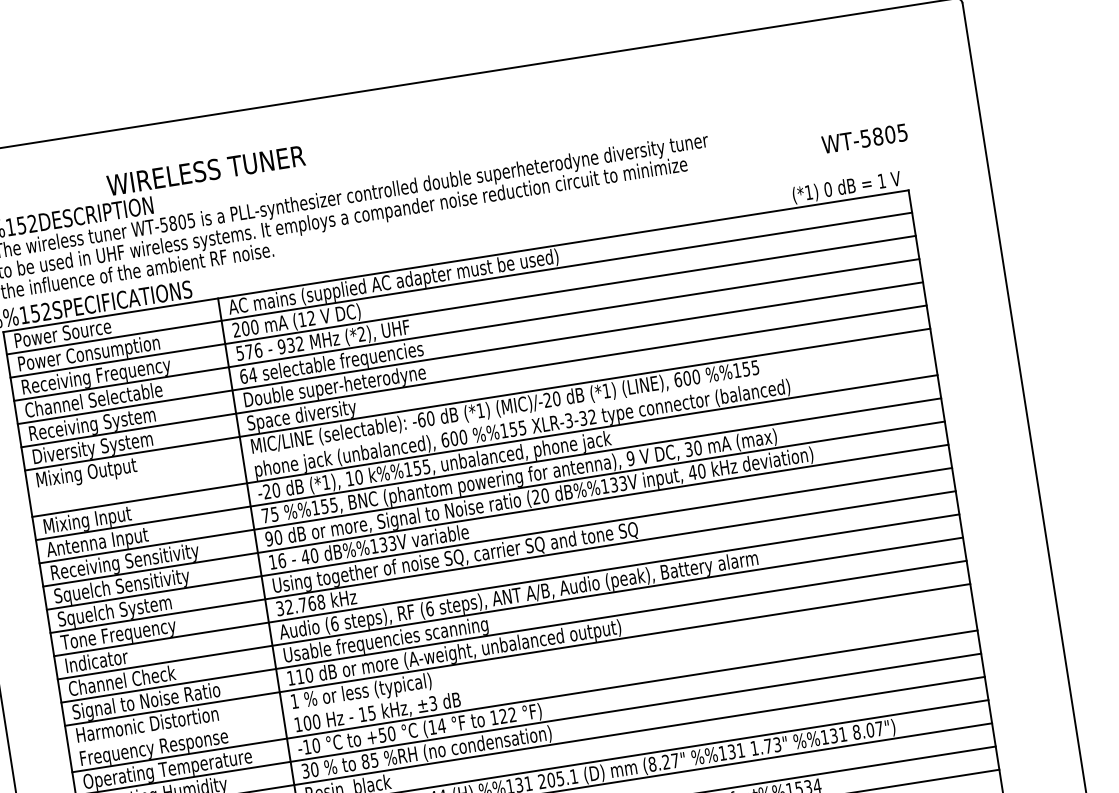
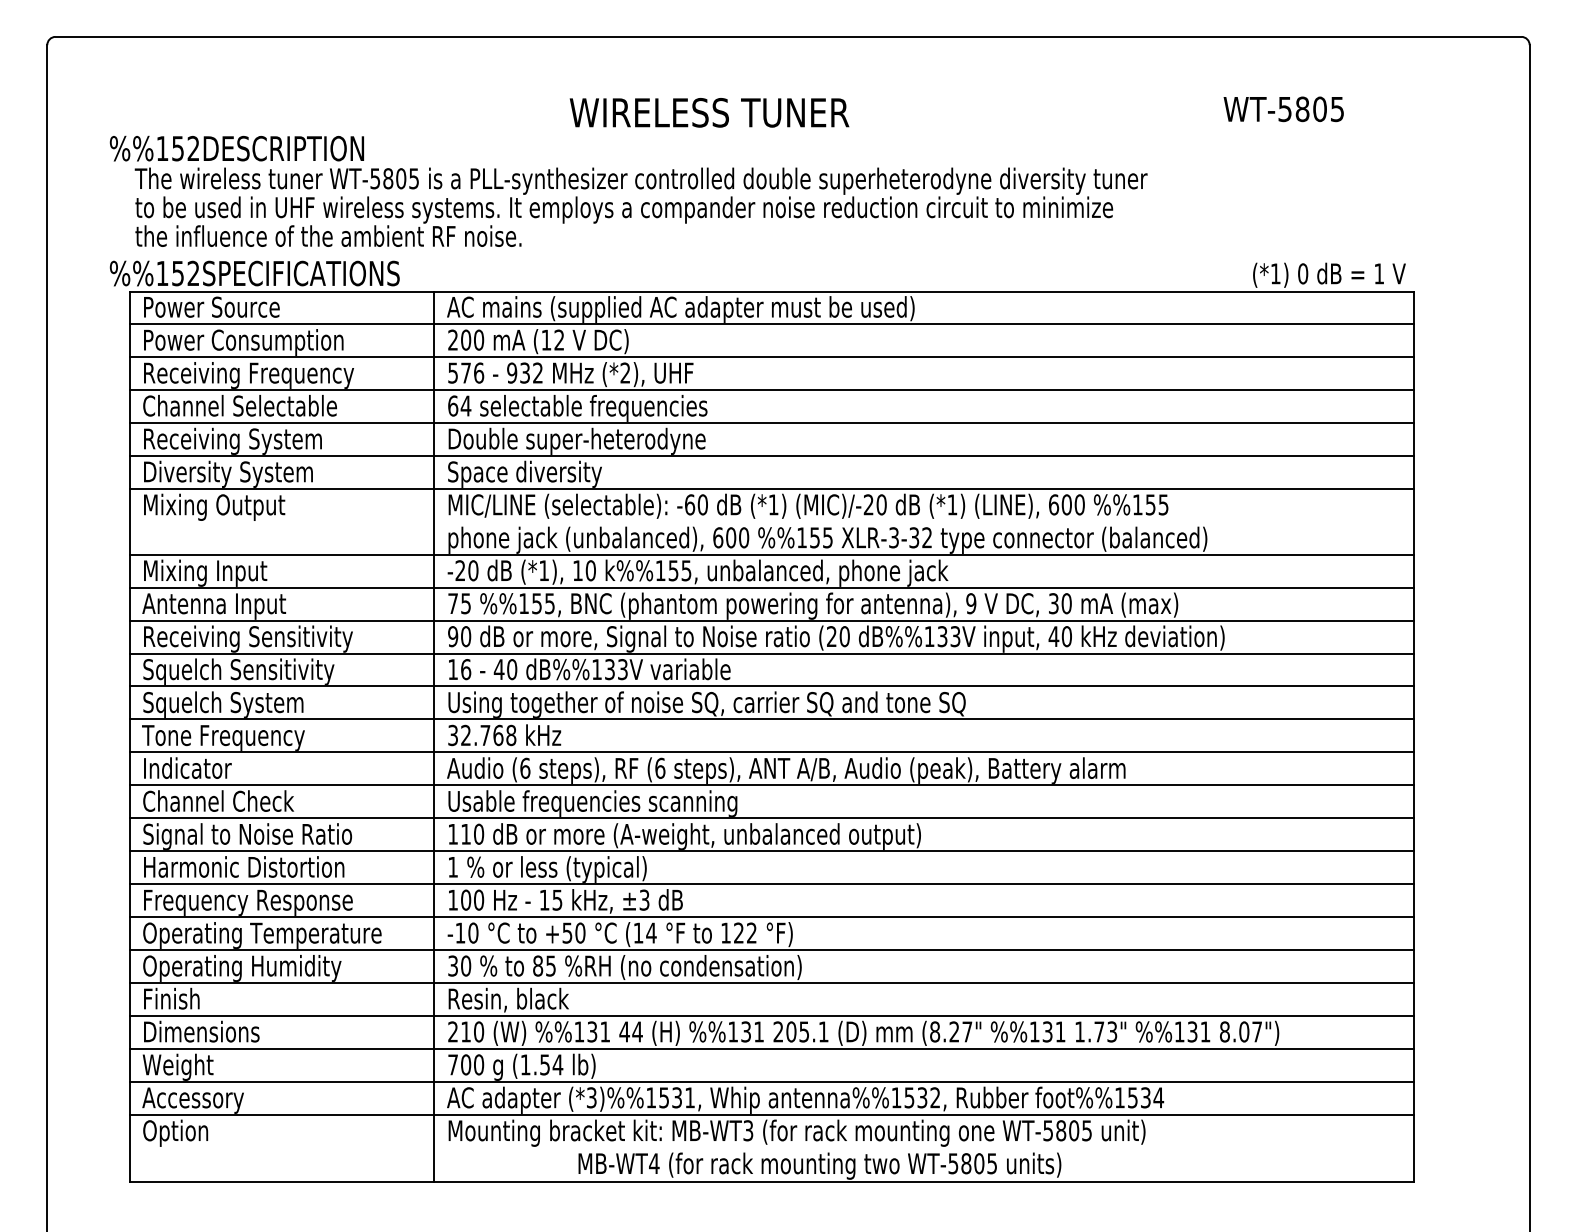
text: (864, 138) -> (1283, 109), moved
text: (206, 170) -> (709, 112), moved
line: (520, 678) -> (771, 884), added

